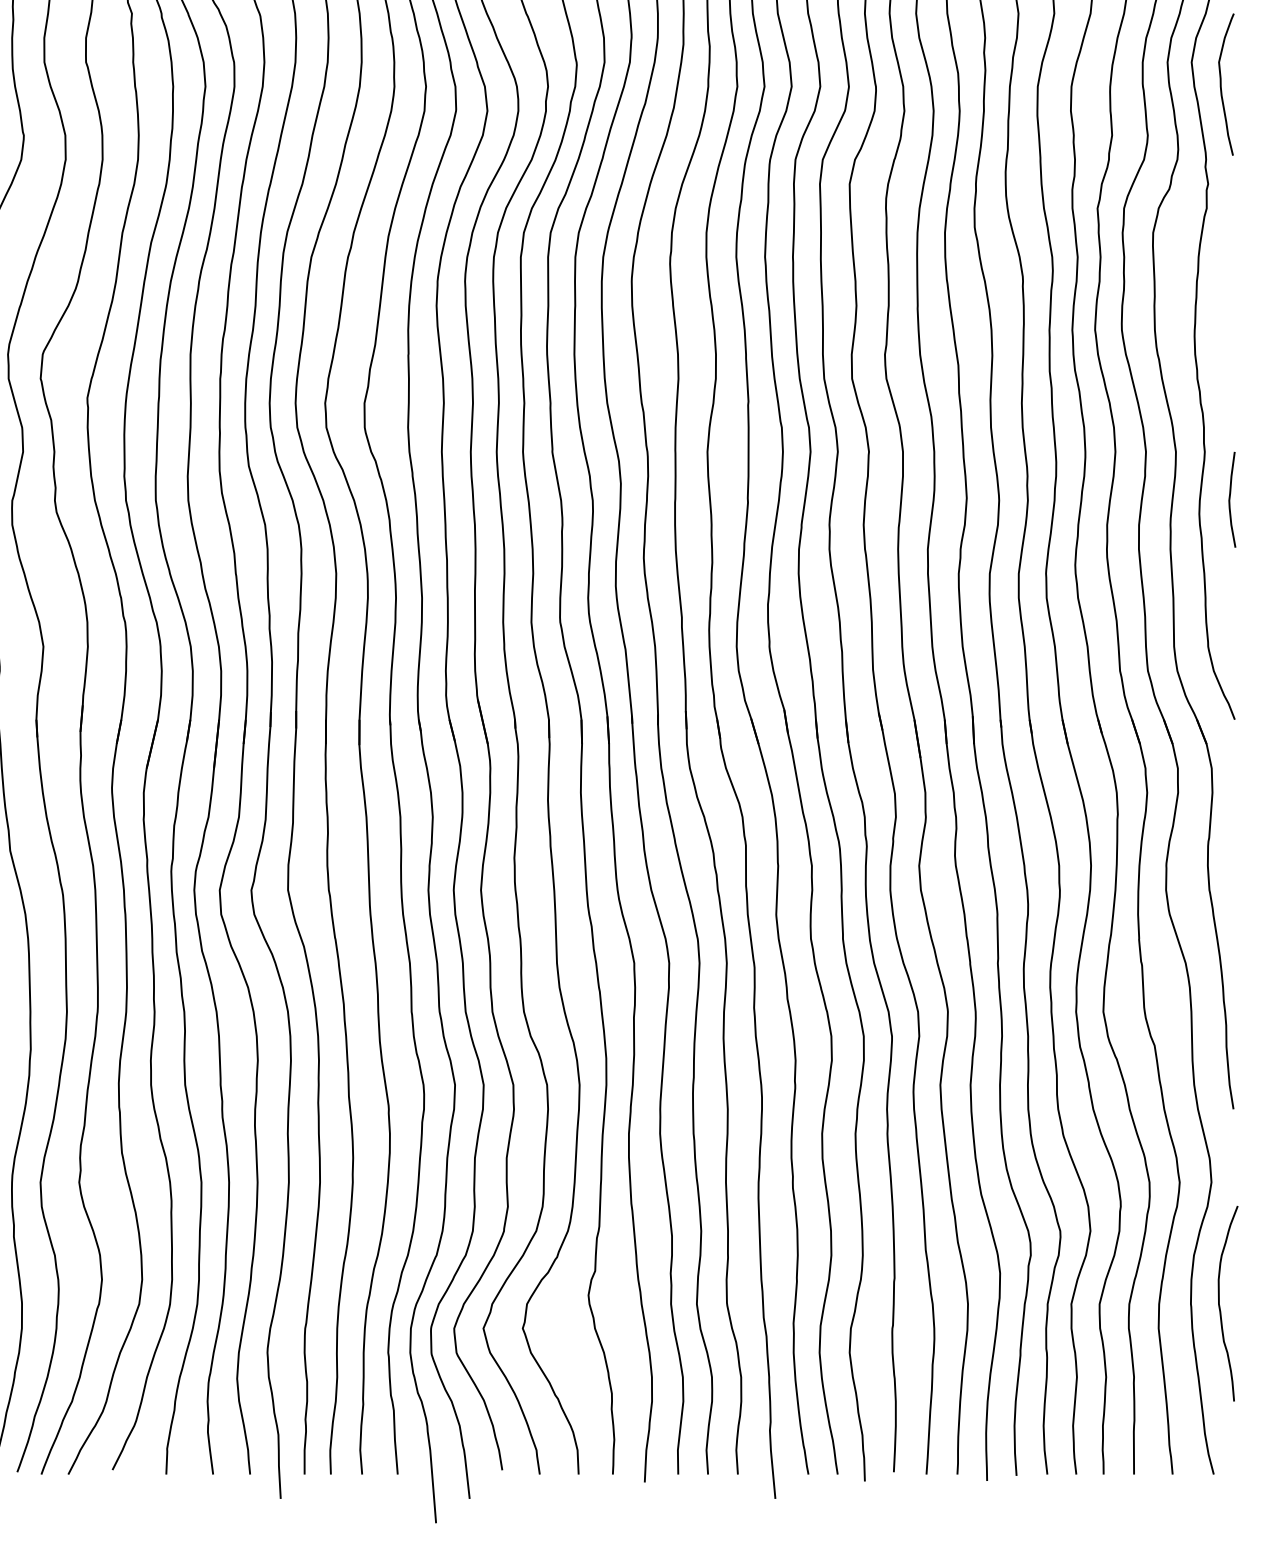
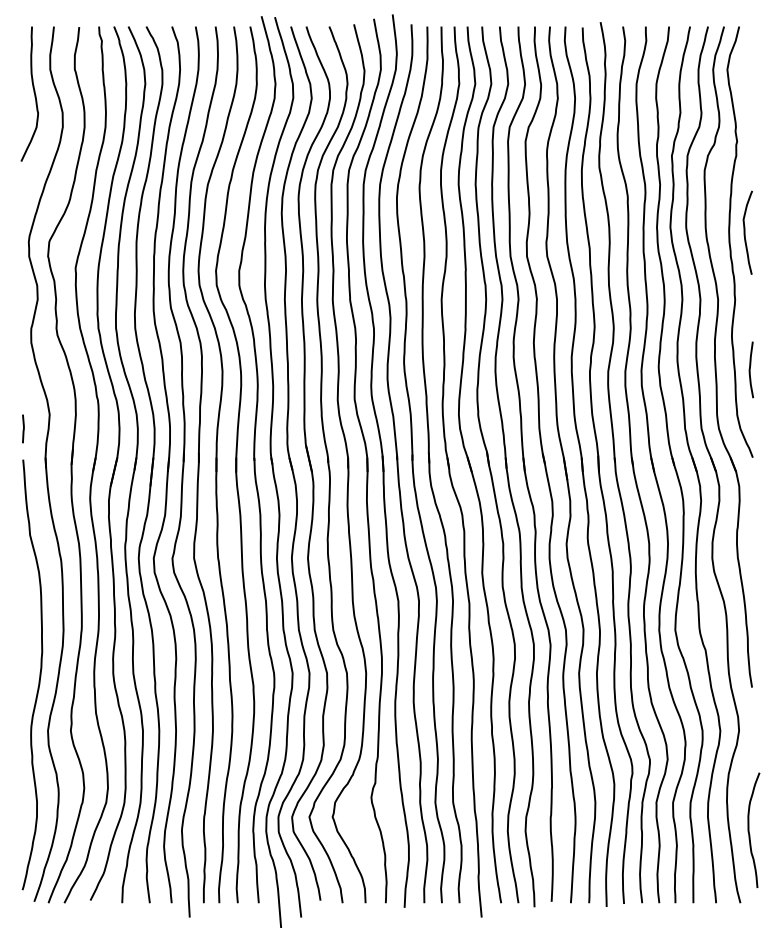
curve: (1222, 84) -> (745, 232), moved
curve: (1230, 499) -> (750, 369), moved
curve: (1220, 1302) -> (749, 829), moved

